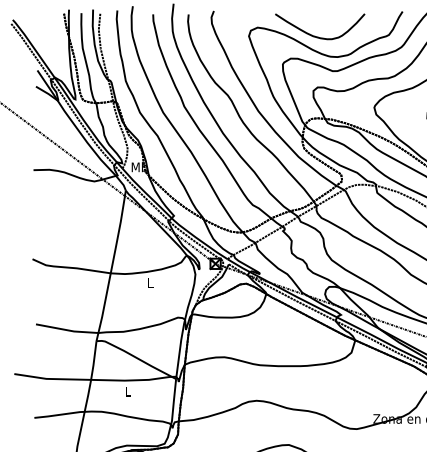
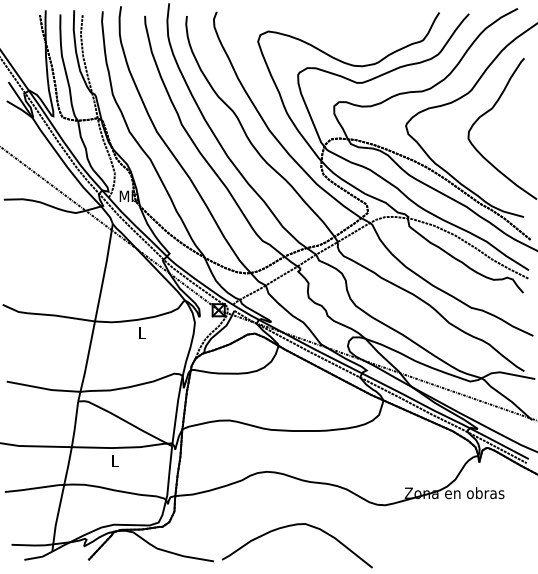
curve: (316, 36) -> (337, 41), removed

